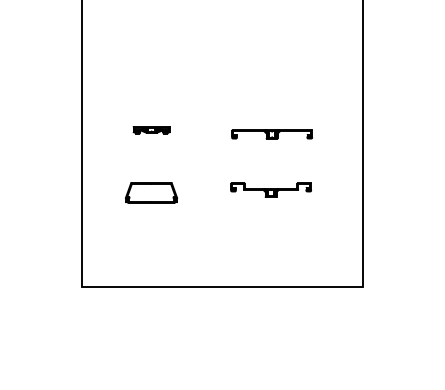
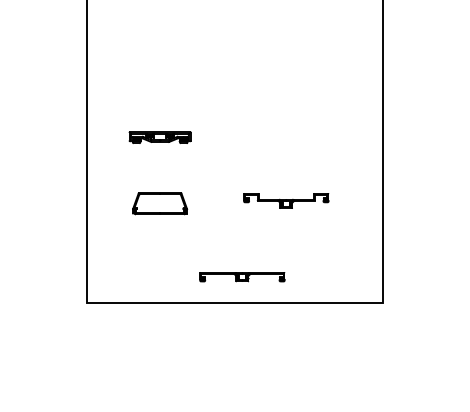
part: (151, 130) -> (160, 137), size x1.6
part: (272, 134) -> (242, 277), moved

